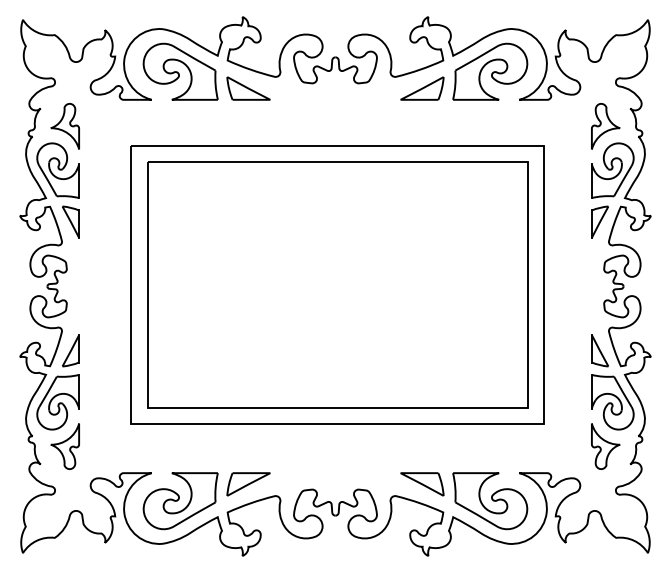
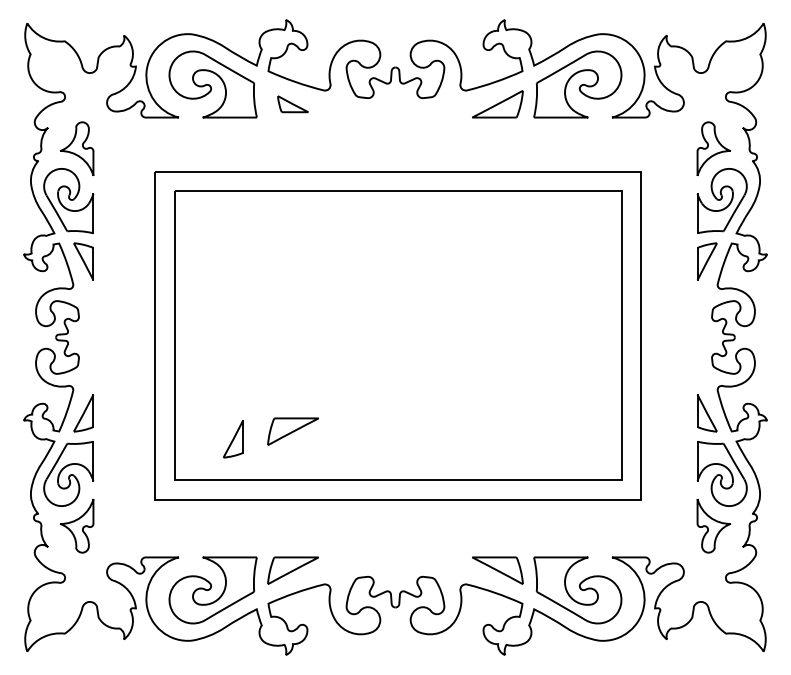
part: (248, 88) -> (292, 104), size x0.6
part: (248, 366) -> (292, 431), added
part: (197, 372) -> (232, 438), added

